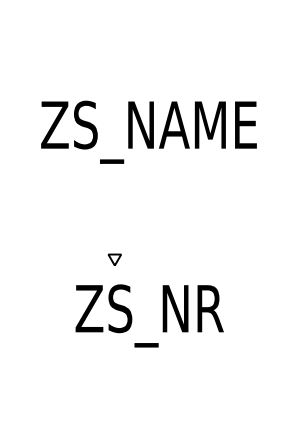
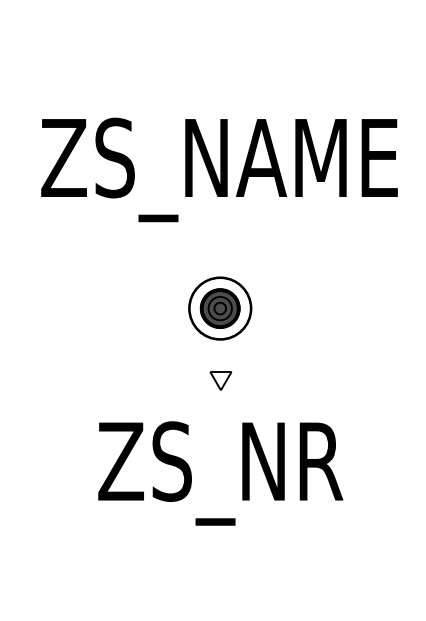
part: (149, 215) -> (220, 307), added
part: (114, 259) -> (220, 380), moved

